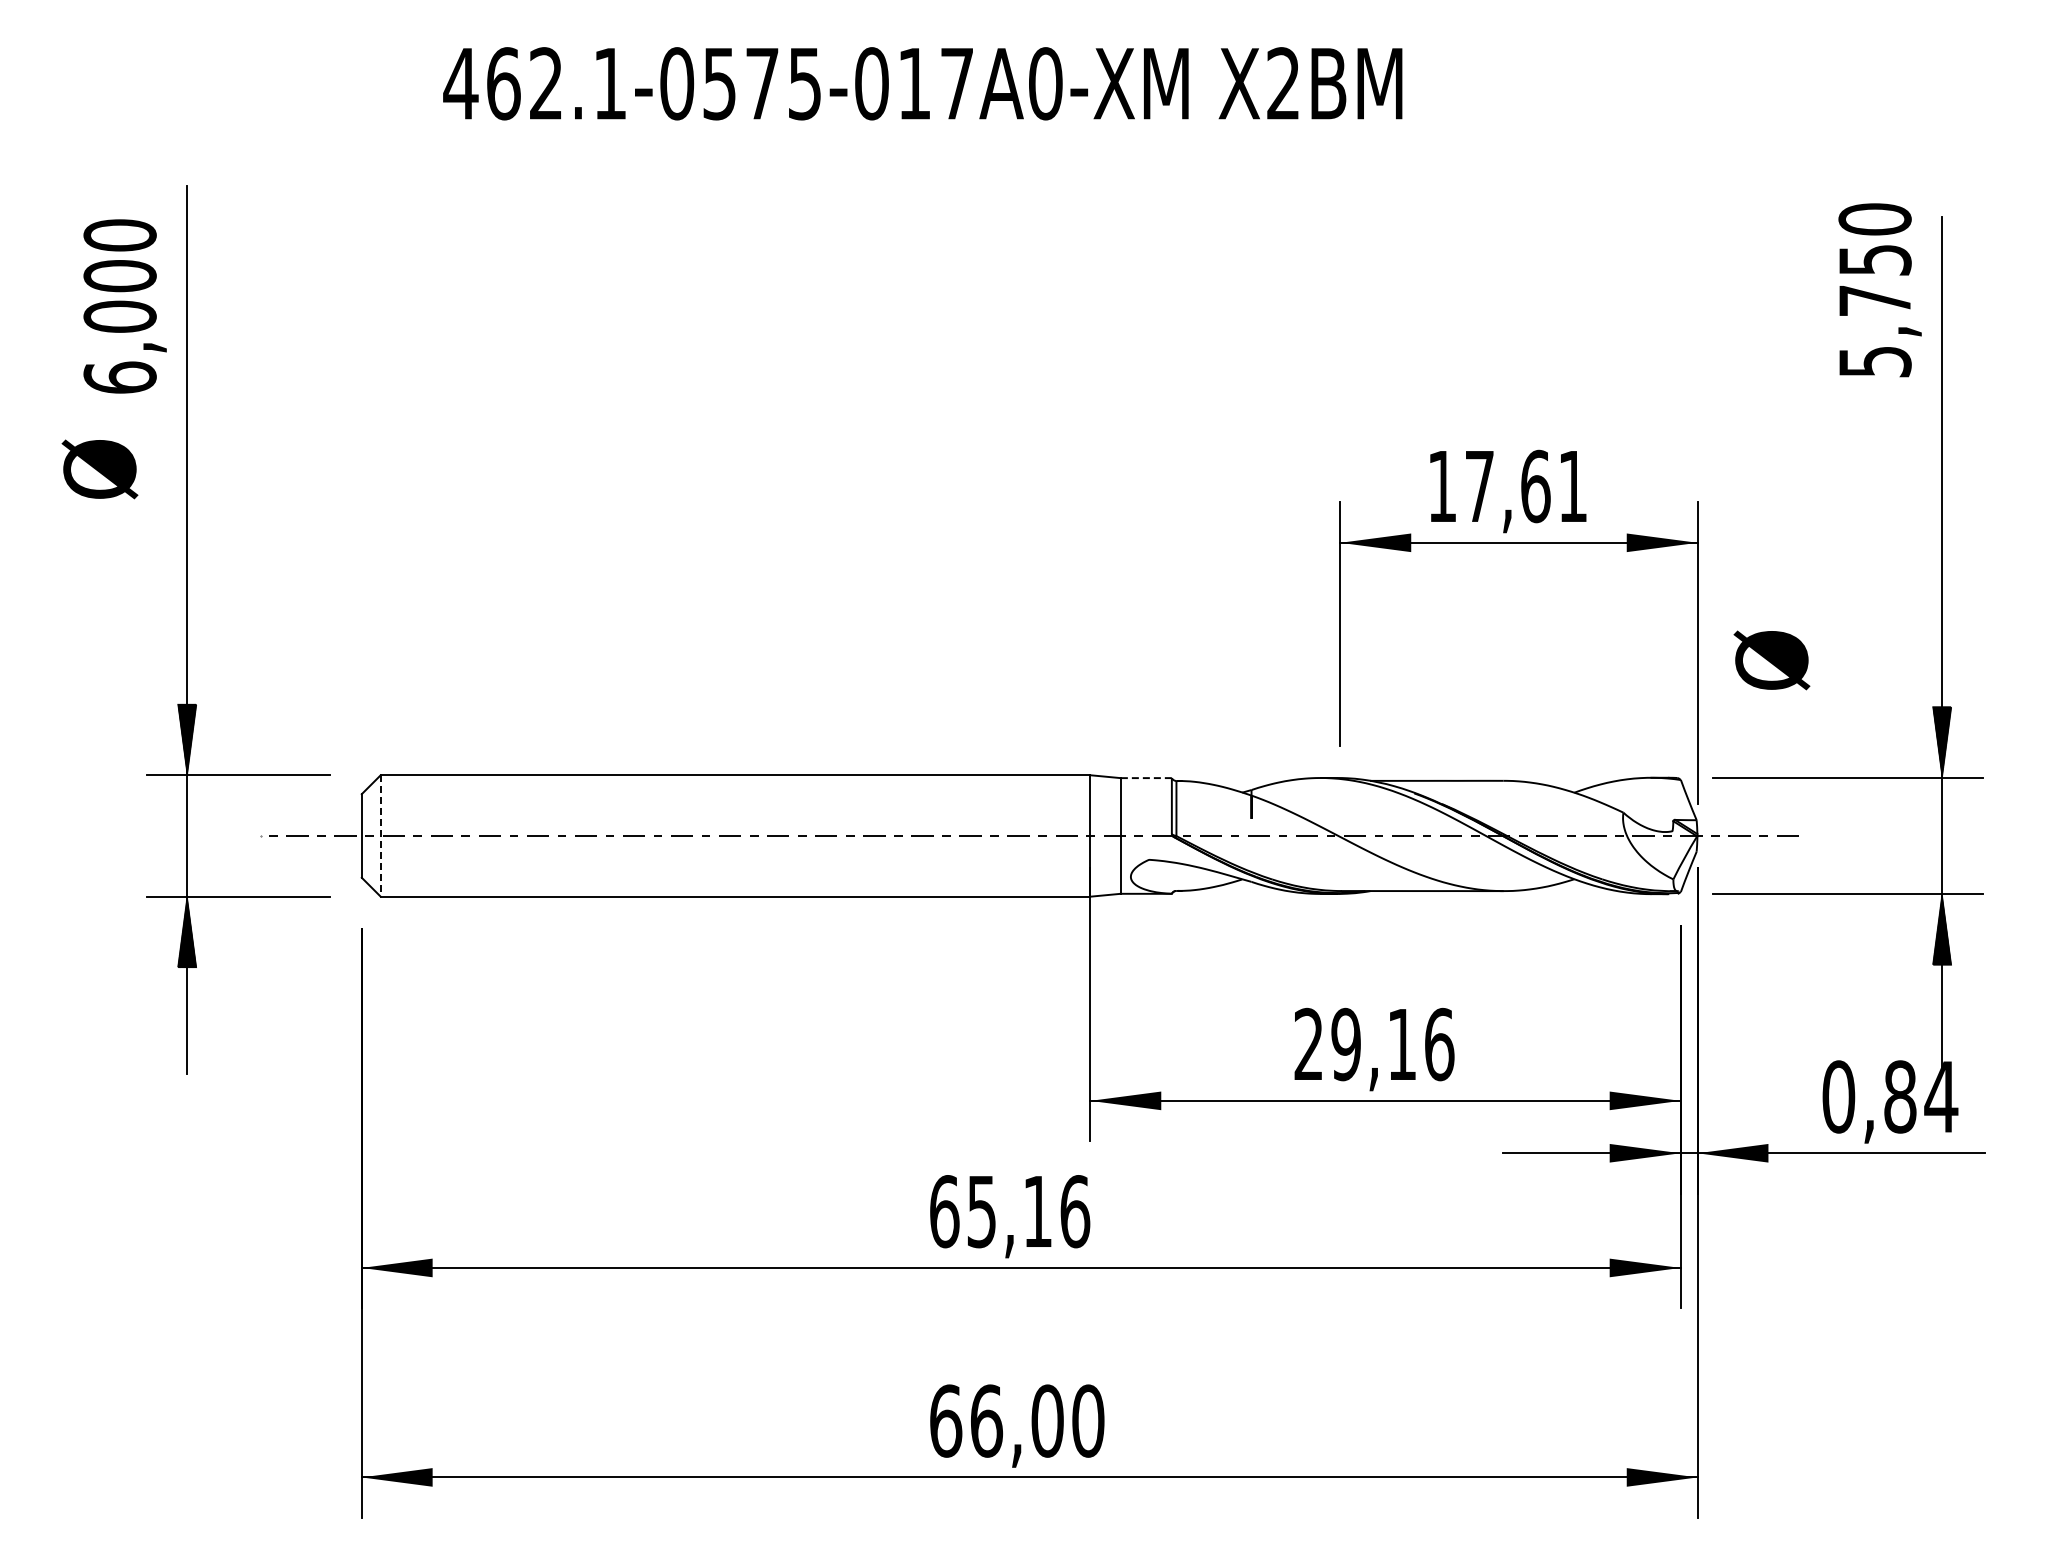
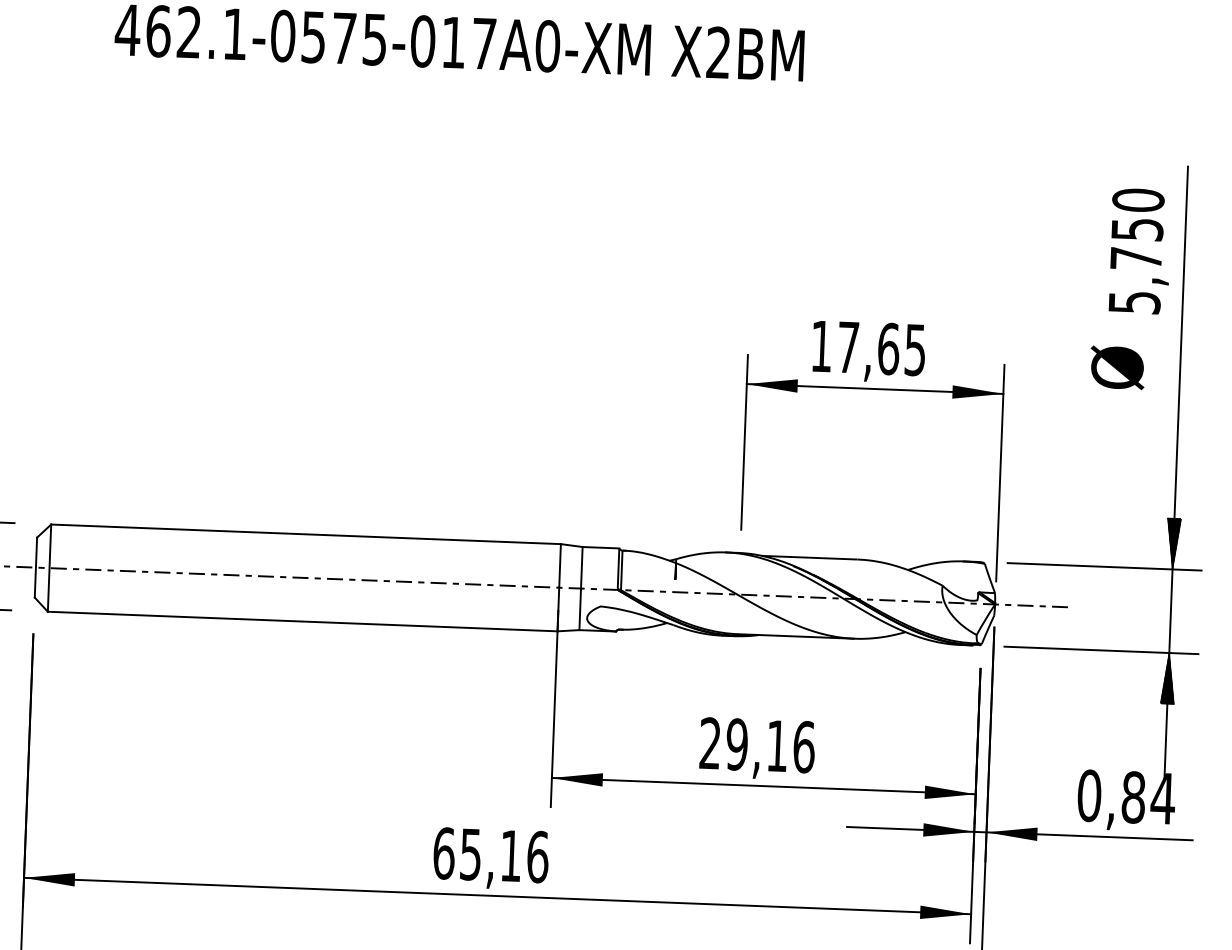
text: (1879, 290) -> (1139, 251), moved
text: (1572, 487) -> (915, 350), 17,61 -> 17,65
text: (1771, 660) -> (1117, 367), moved
line: (1146, 778) -> (601, 548), dashed -> solid
line: (380, 835) -> (49, 567), dashed -> solid

